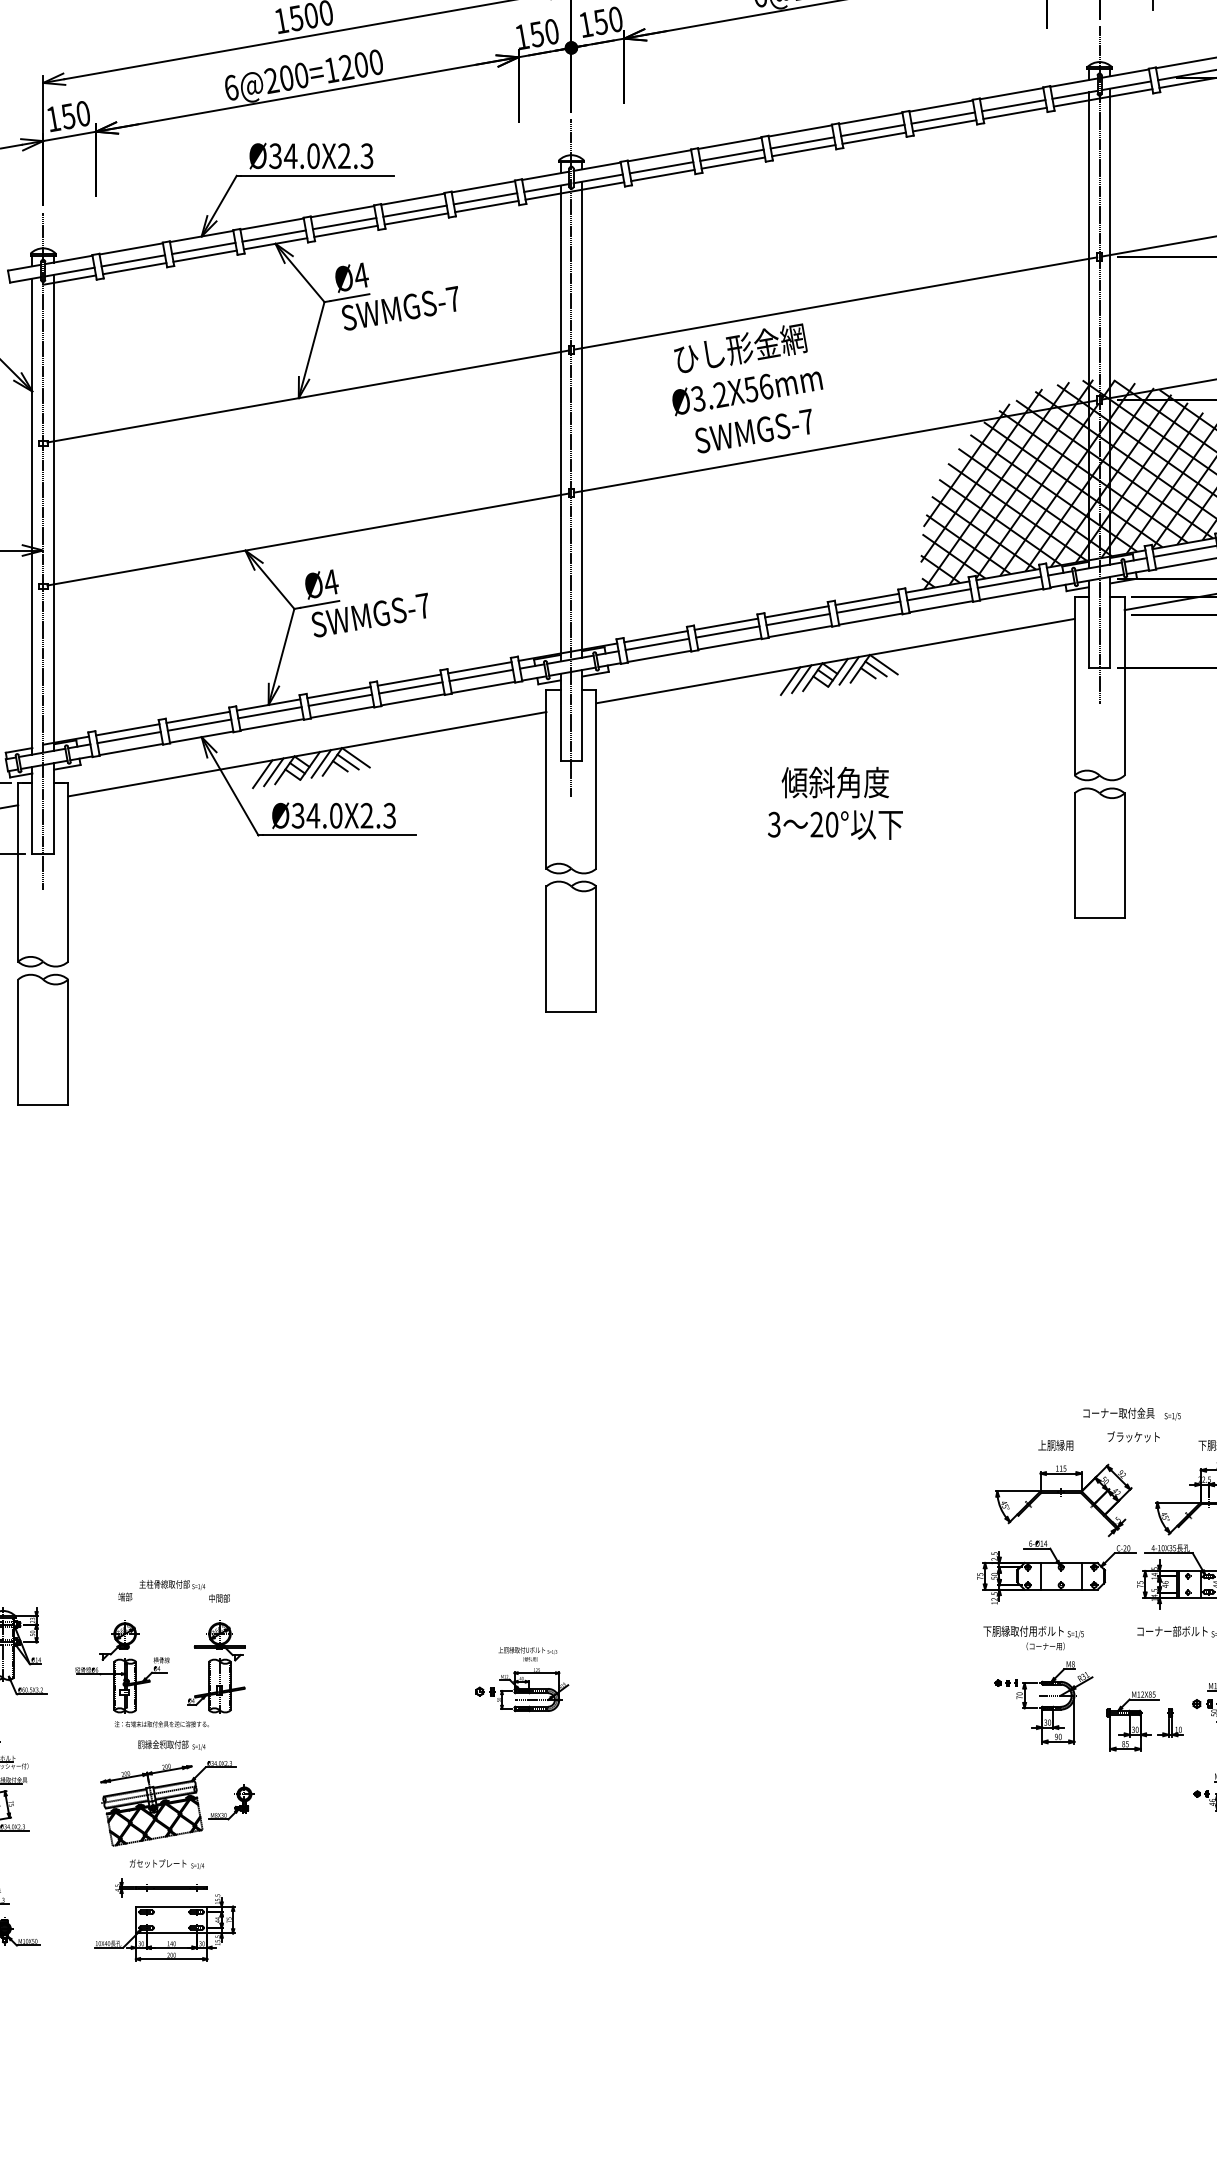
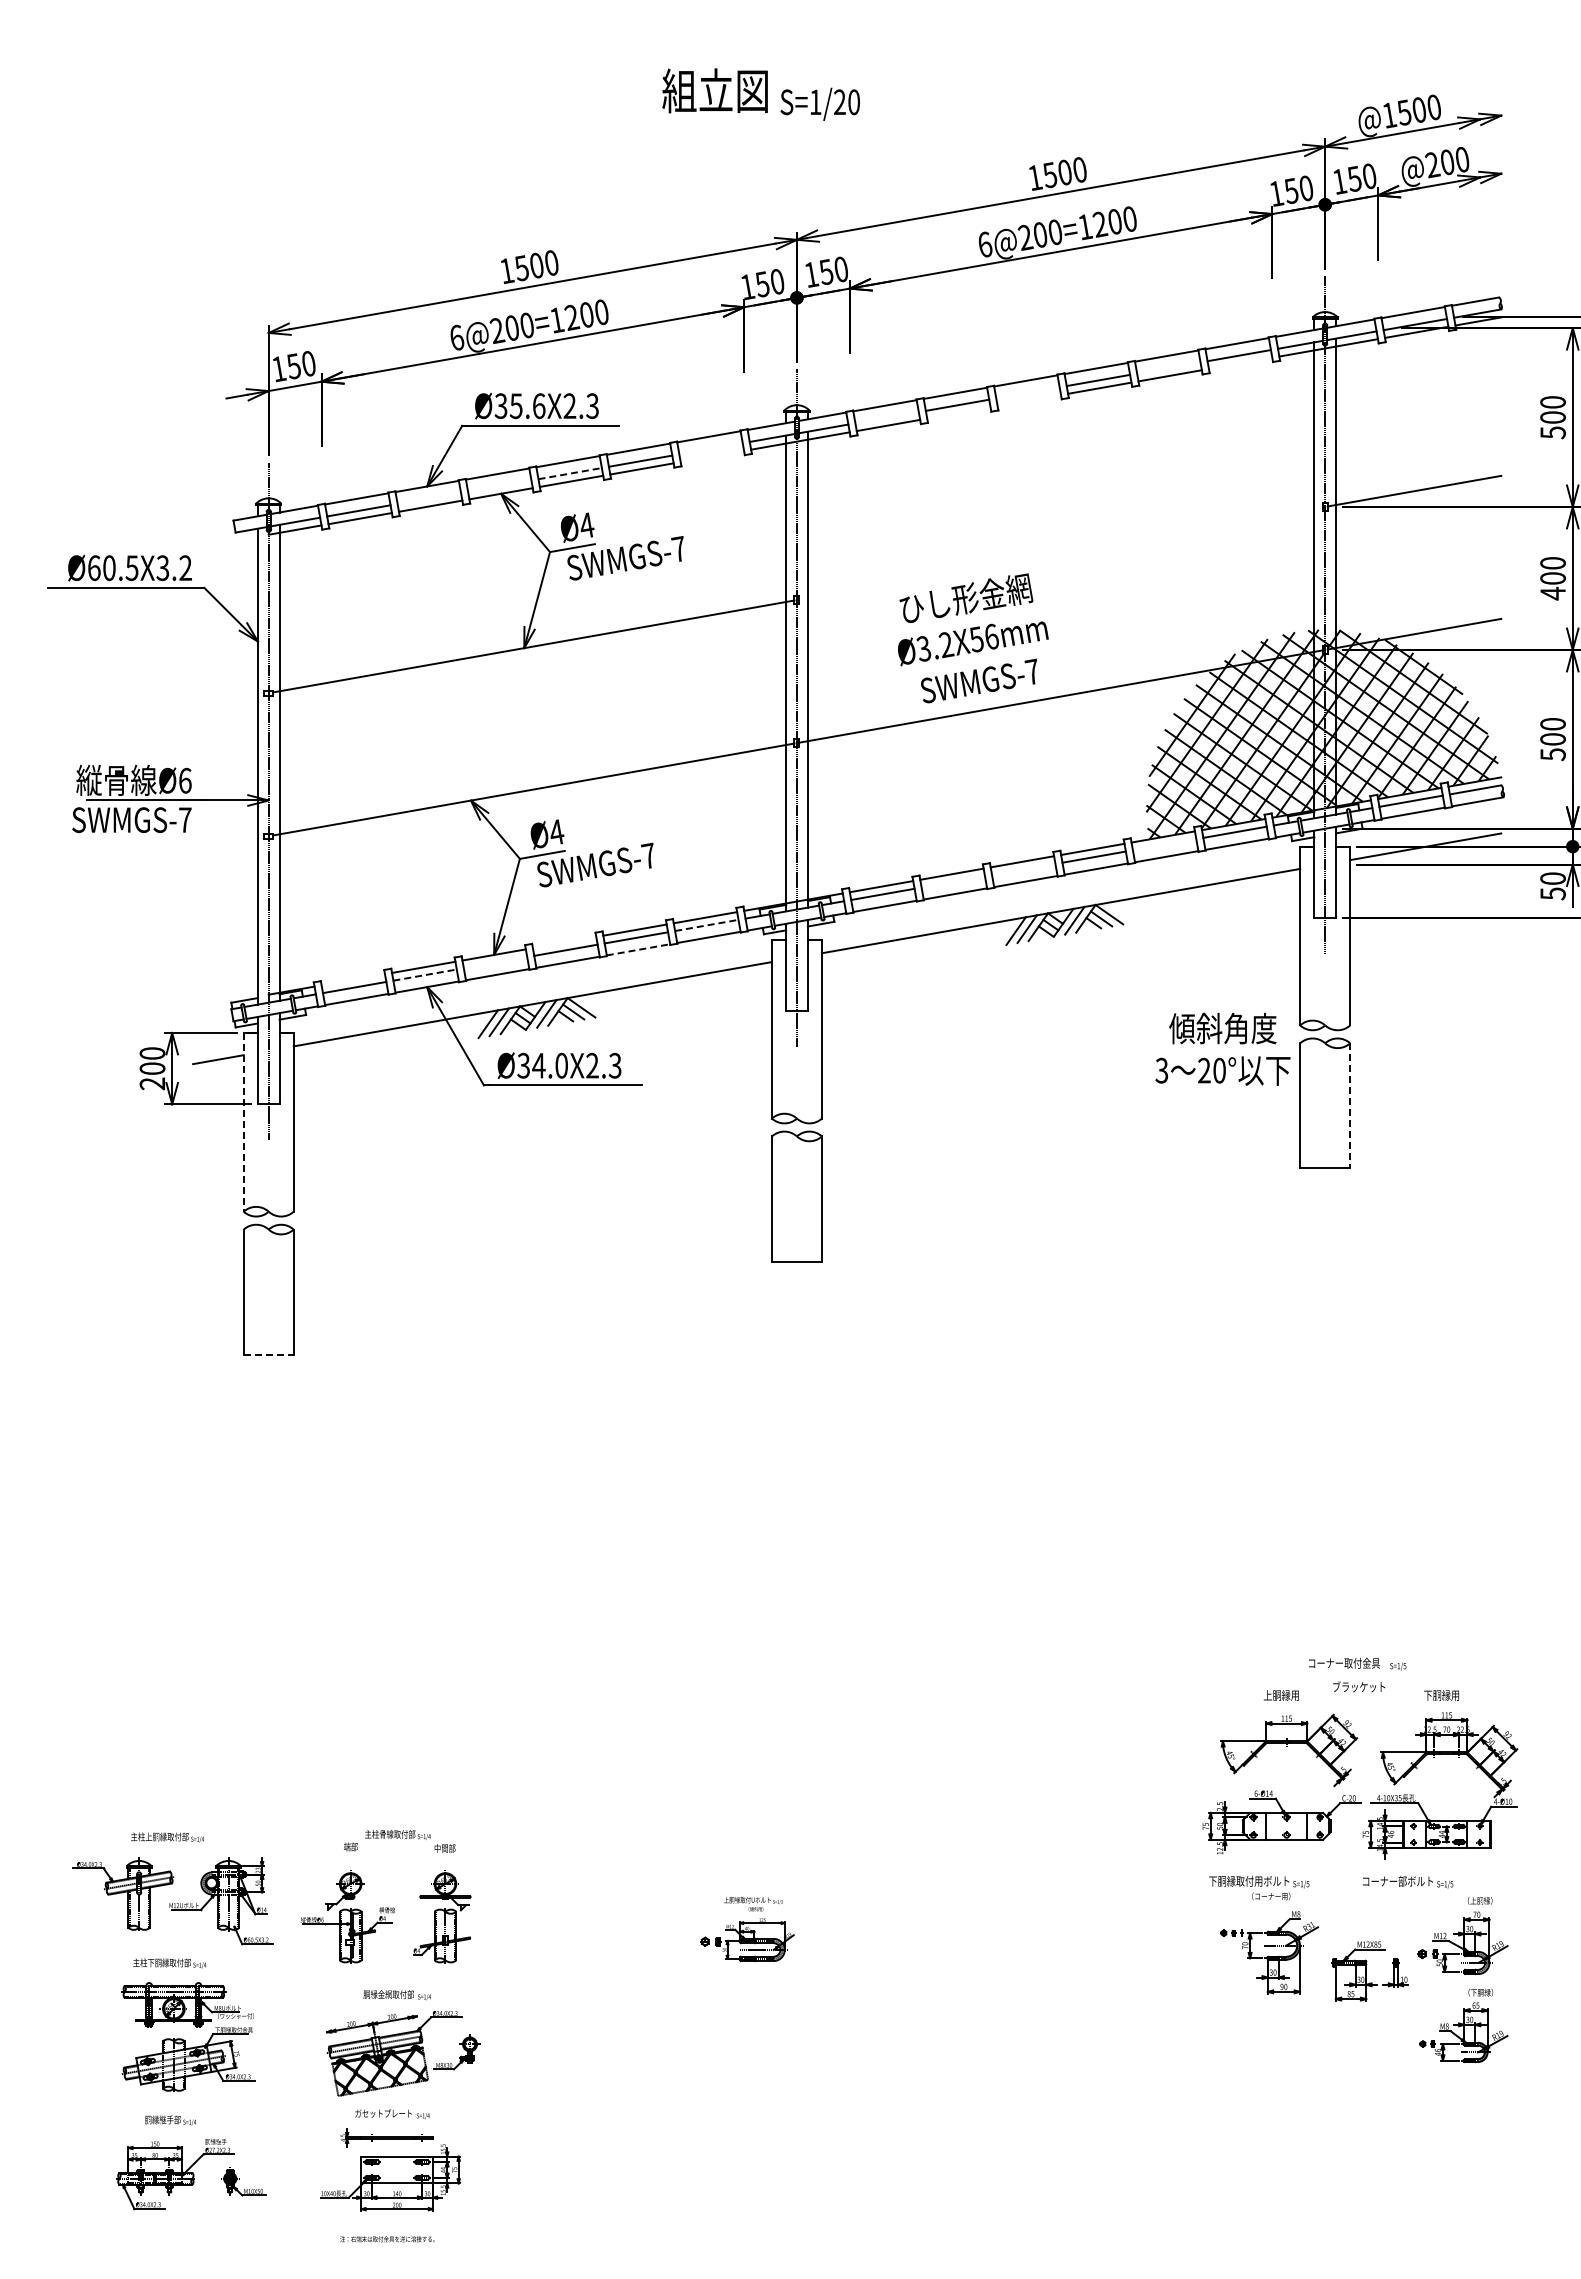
line: (1014, 112) -> (1240, 362), removed
line: (942, 117) -> (1168, 367), removed
line: (801, 142) -> (1027, 392), removed
line: (803, 150) -> (1029, 400), removed
text: (301, 156) -> (527, 406), Ø34.0X2.3 -> Ø35.6X2.3
line: (732, 162) -> (958, 412), removed
line: (660, 167) -> (886, 417), removed
line: (484, 198) -> (710, 448), removed
line: (486, 206) -> (712, 456), removed
line: (344, 223) -> (570, 473), solid -> dashed
line: (273, 235) -> (499, 485), removed
line: (203, 248) -> (429, 498), removed
line: (834, 303) -> (1060, 553), removed
line: (938, 594) -> (1164, 844), removed
line: (797, 619) -> (1023, 869), removed
line: (727, 631) -> (953, 881), removed
line: (481, 675) -> (707, 925), solid -> dashed
line: (338, 692) -> (564, 942), removed
line: (412, 699) -> (638, 949), solid -> dashed
line: (269, 712) -> (495, 962), removed
line: (199, 725) -> (425, 975), solid -> dashed
line: (127, 729) -> (353, 979), removed
text: (834, 802) -> (1222, 1048), moved
line: (1124, 855) -> (1350, 1105), solid -> dashed
line: (17, 872) -> (243, 1122), solid -> dashed
line: (42, 1104) -> (268, 1354), solid -> dashed
text: (161, 1724) -> (387, 2239), moved

